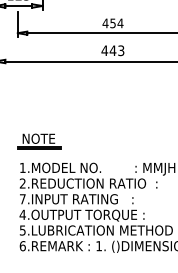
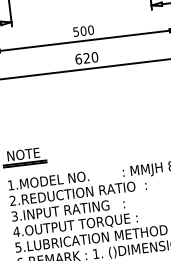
text: (112, 23) -> (83, 31), 454 -> 500
text: (112, 50) -> (86, 58), 443 -> 620
text: (22, 199) -> (14, 216), 7.INPUT -> 3.INPUT

